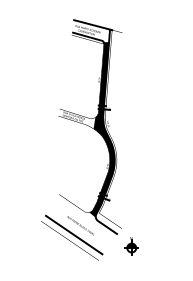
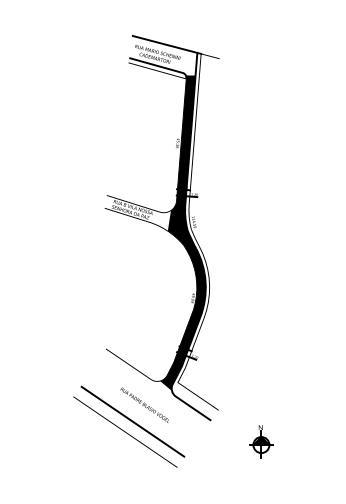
part: (131, 246) -> (260, 442), moved

